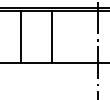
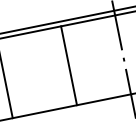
line: (52, 37) -> (69, 66), moved

